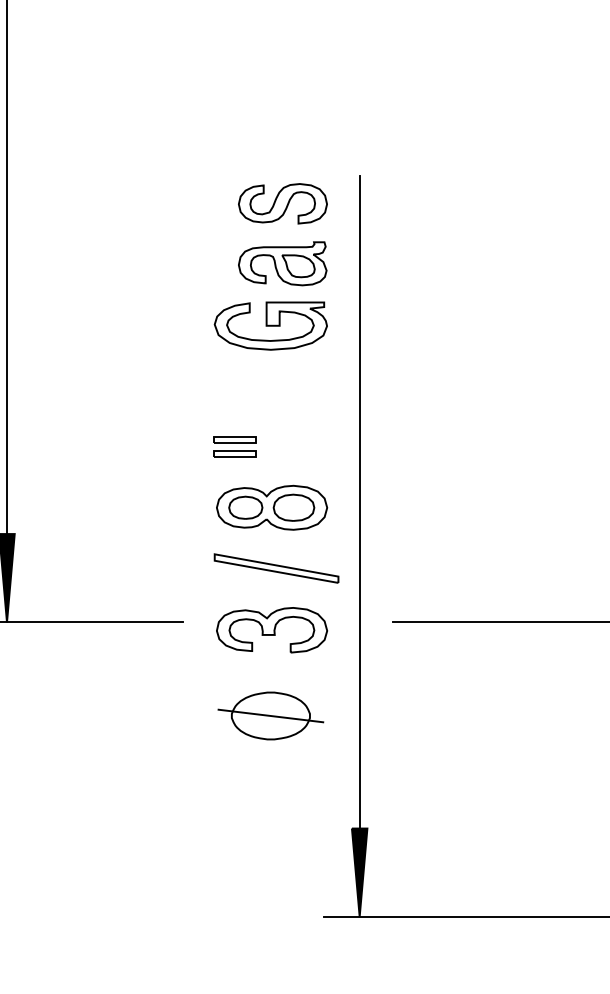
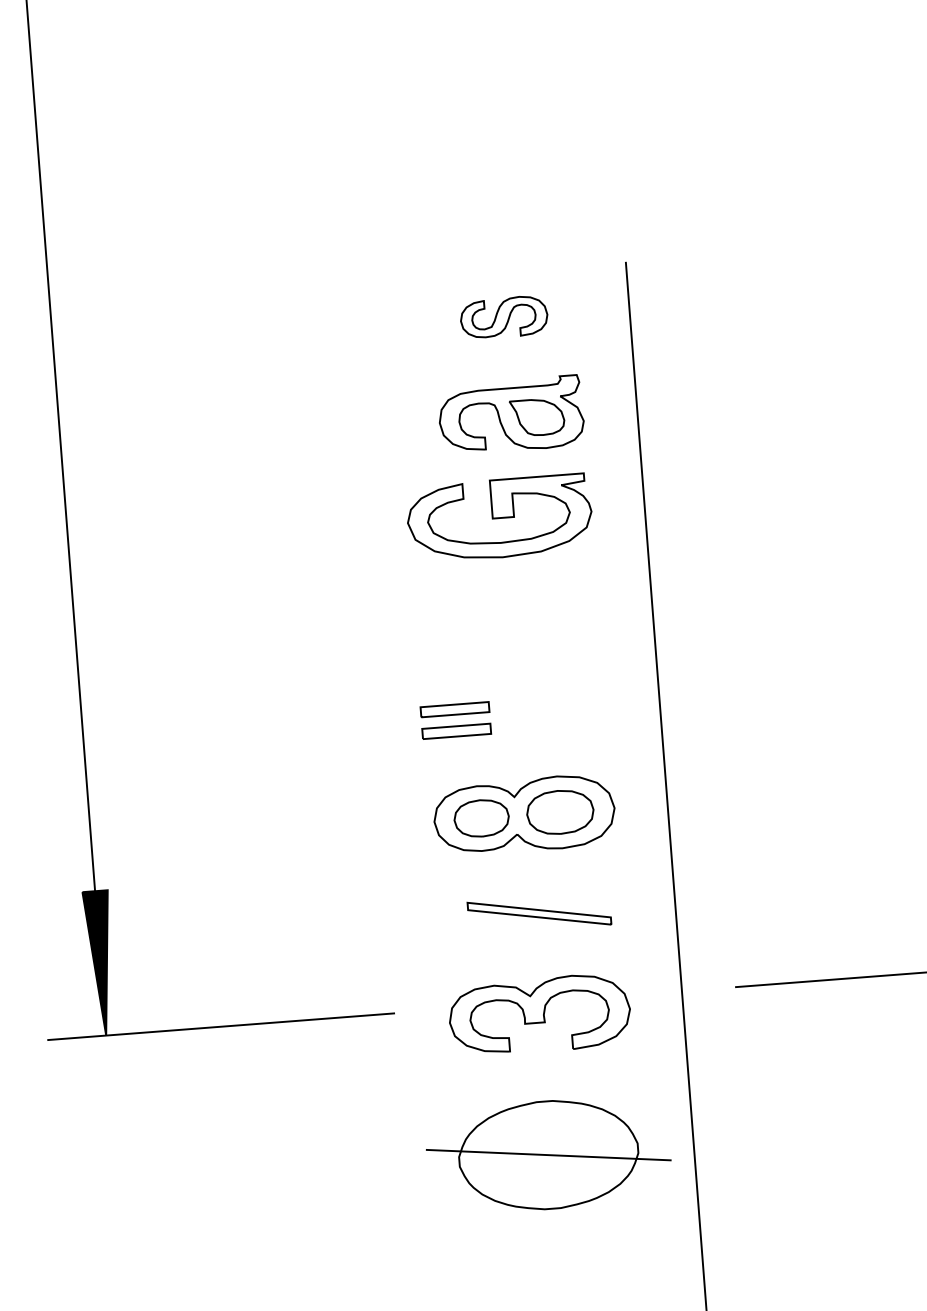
part: (282, 203) -> (503, 316), size x0.6
part: (276, 568) -> (539, 913), size x0.7
part: (270, 715) -> (548, 1154), size x1.4

